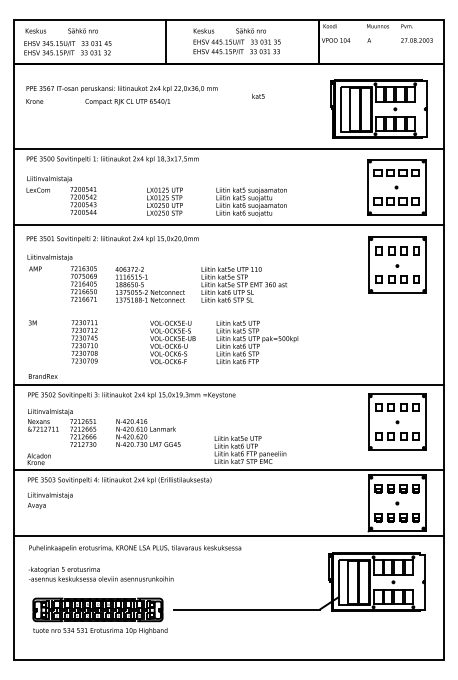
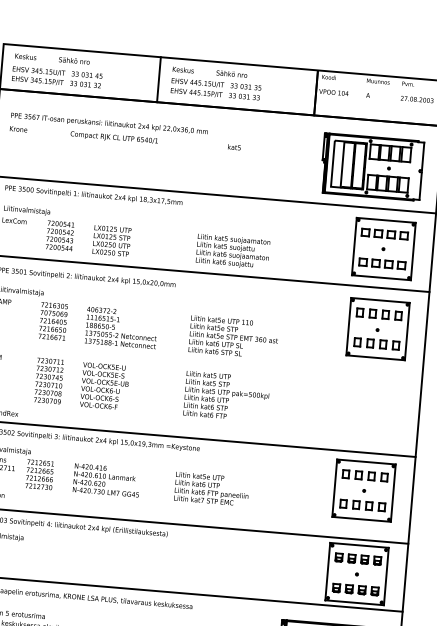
text: (236, 41) -> (215, 83), moved
text: (258, 96) -> (234, 147), moved
text: (164, 201) -> (111, 240), moved
text: (244, 284) -> (234, 337), moved
text: (172, 342) -> (104, 386), moved
text: (250, 449) -> (211, 488), moved

